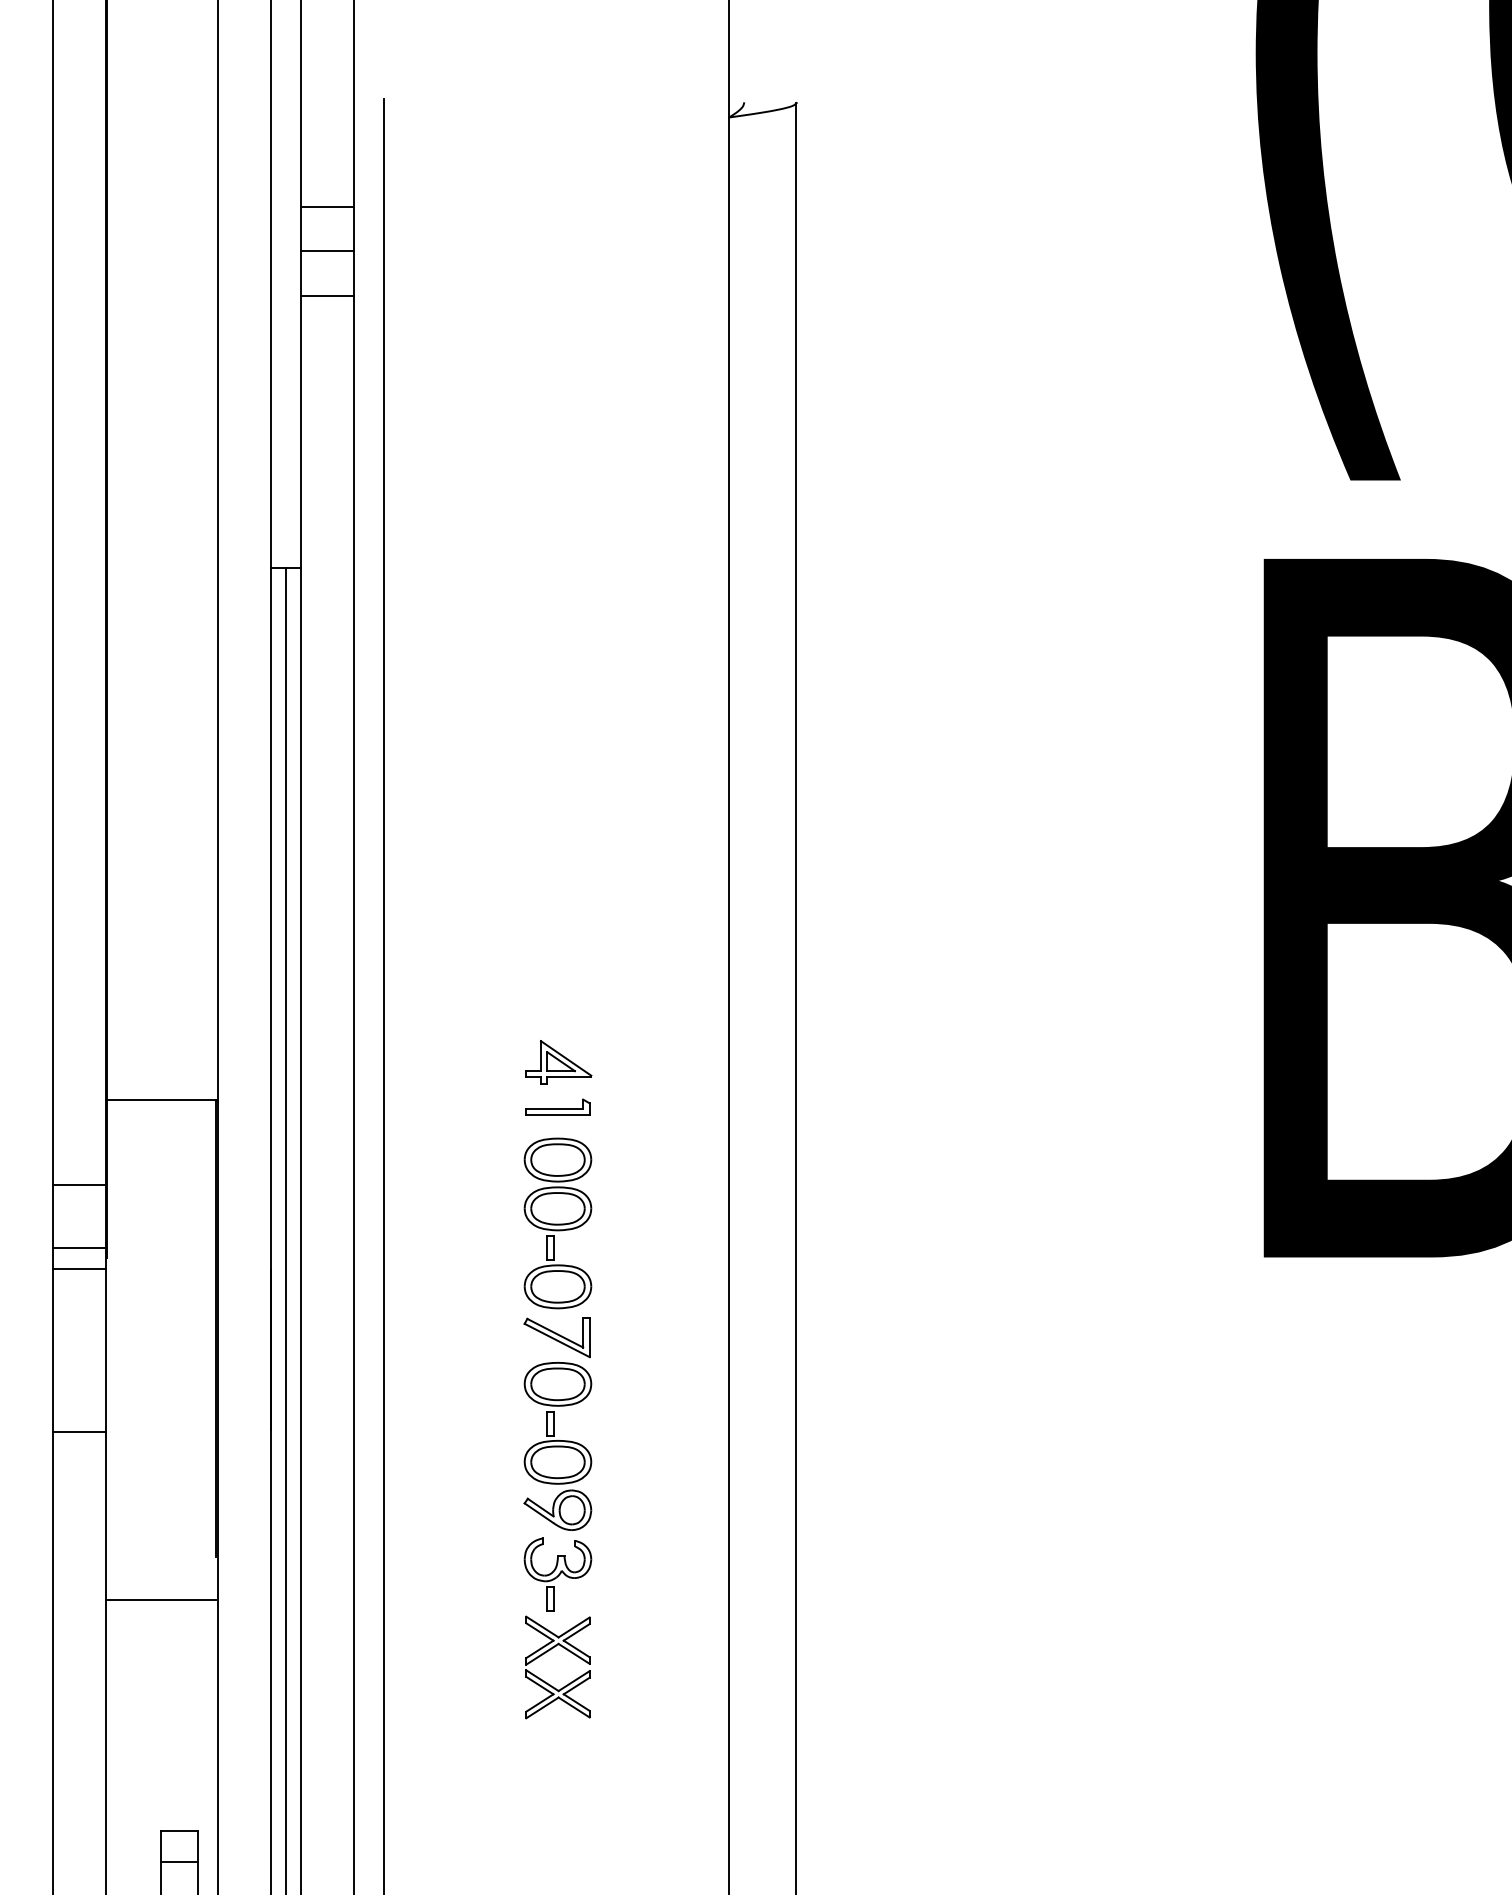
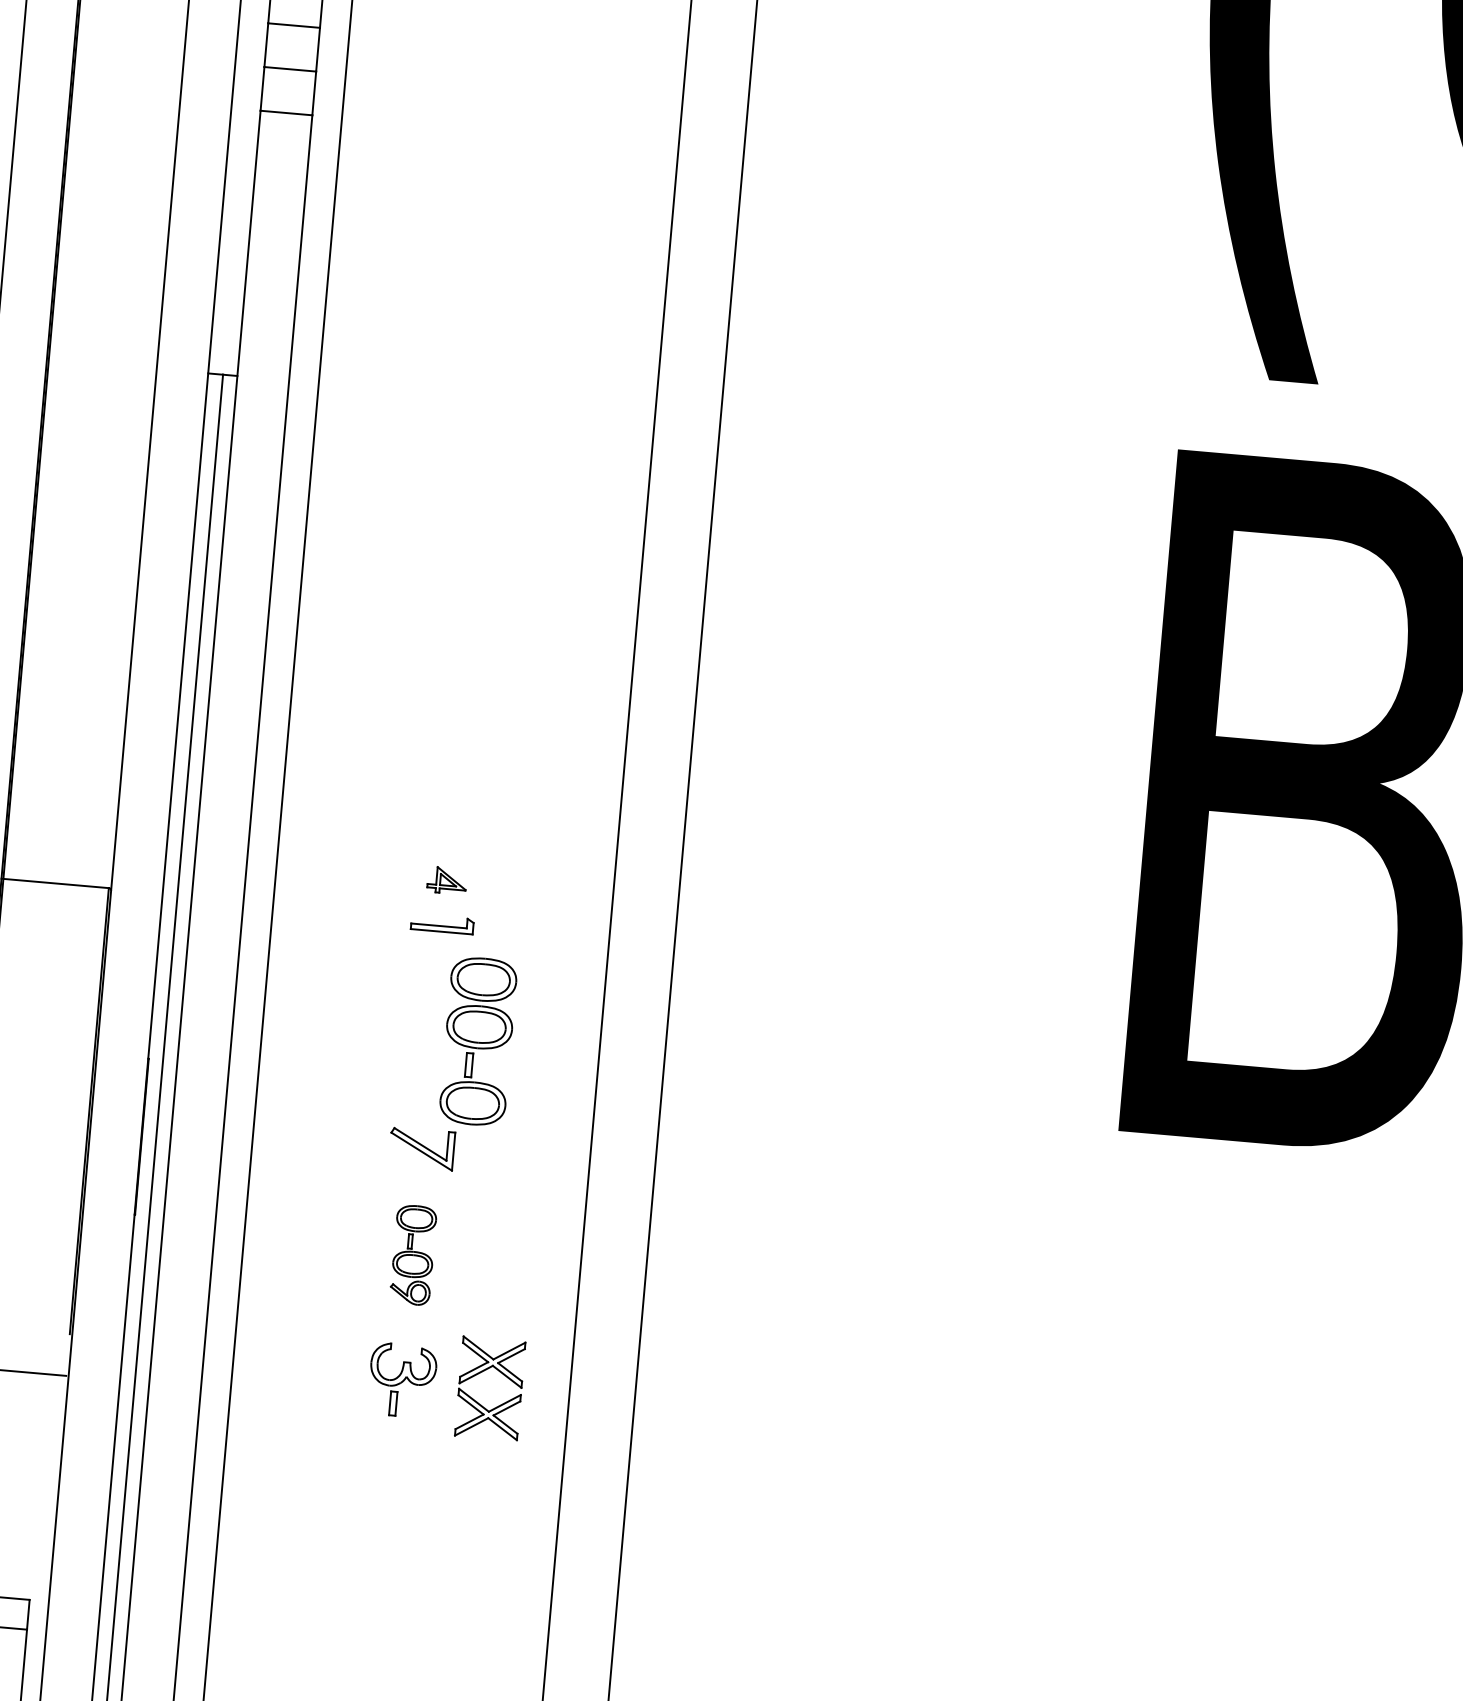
part: (558, 1062) -> (446, 880), size x0.6
part: (557, 1223) -> (477, 1041), moved
part: (557, 1446) -> (412, 1255), size x0.6
part: (547, 1652) -> (481, 1373), moved

